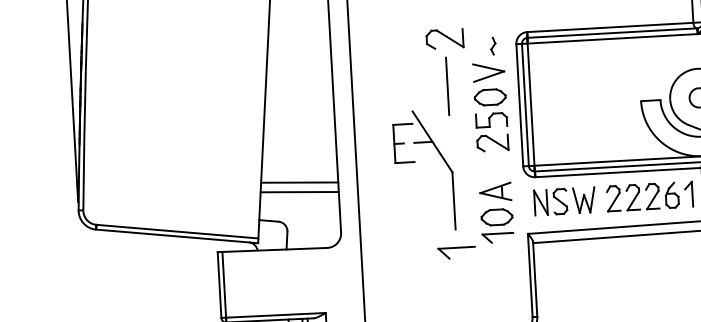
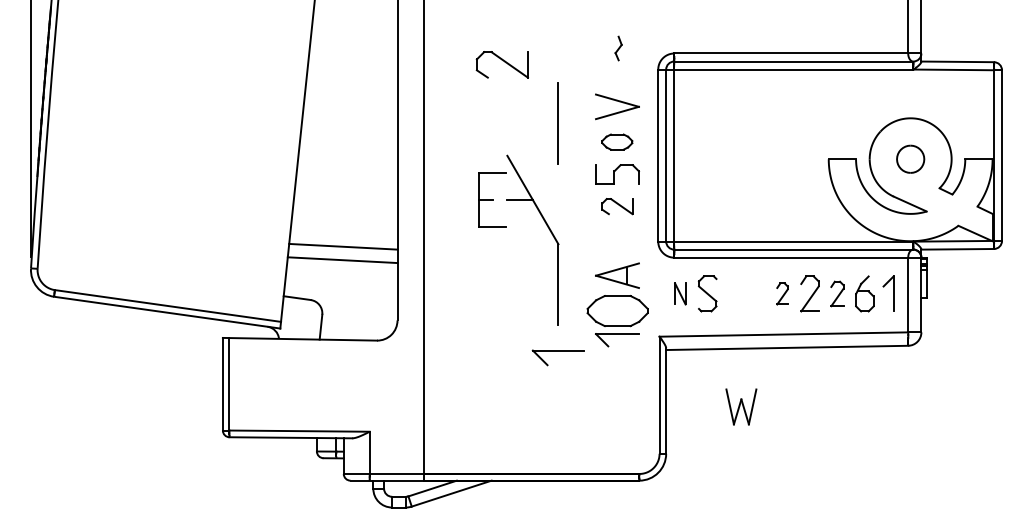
part: (444, 38) -> (501, 64), moved
part: (493, 46) -> (618, 48), moved
part: (489, 96) -> (616, 141), size x0.7
part: (492, 143) -> (617, 206), size x0.7
part: (652, 196) -> (837, 293), size x0.7
part: (613, 198) -> (782, 293), size x0.6
part: (584, 199) -> (741, 406), moved
part: (541, 202) -> (680, 293), size x0.6
part: (496, 217) -> (616, 310), size x1.4

